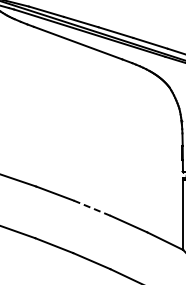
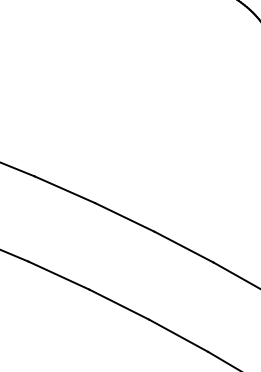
line: (92, 208) -> (125, 217), dashed -> solid

